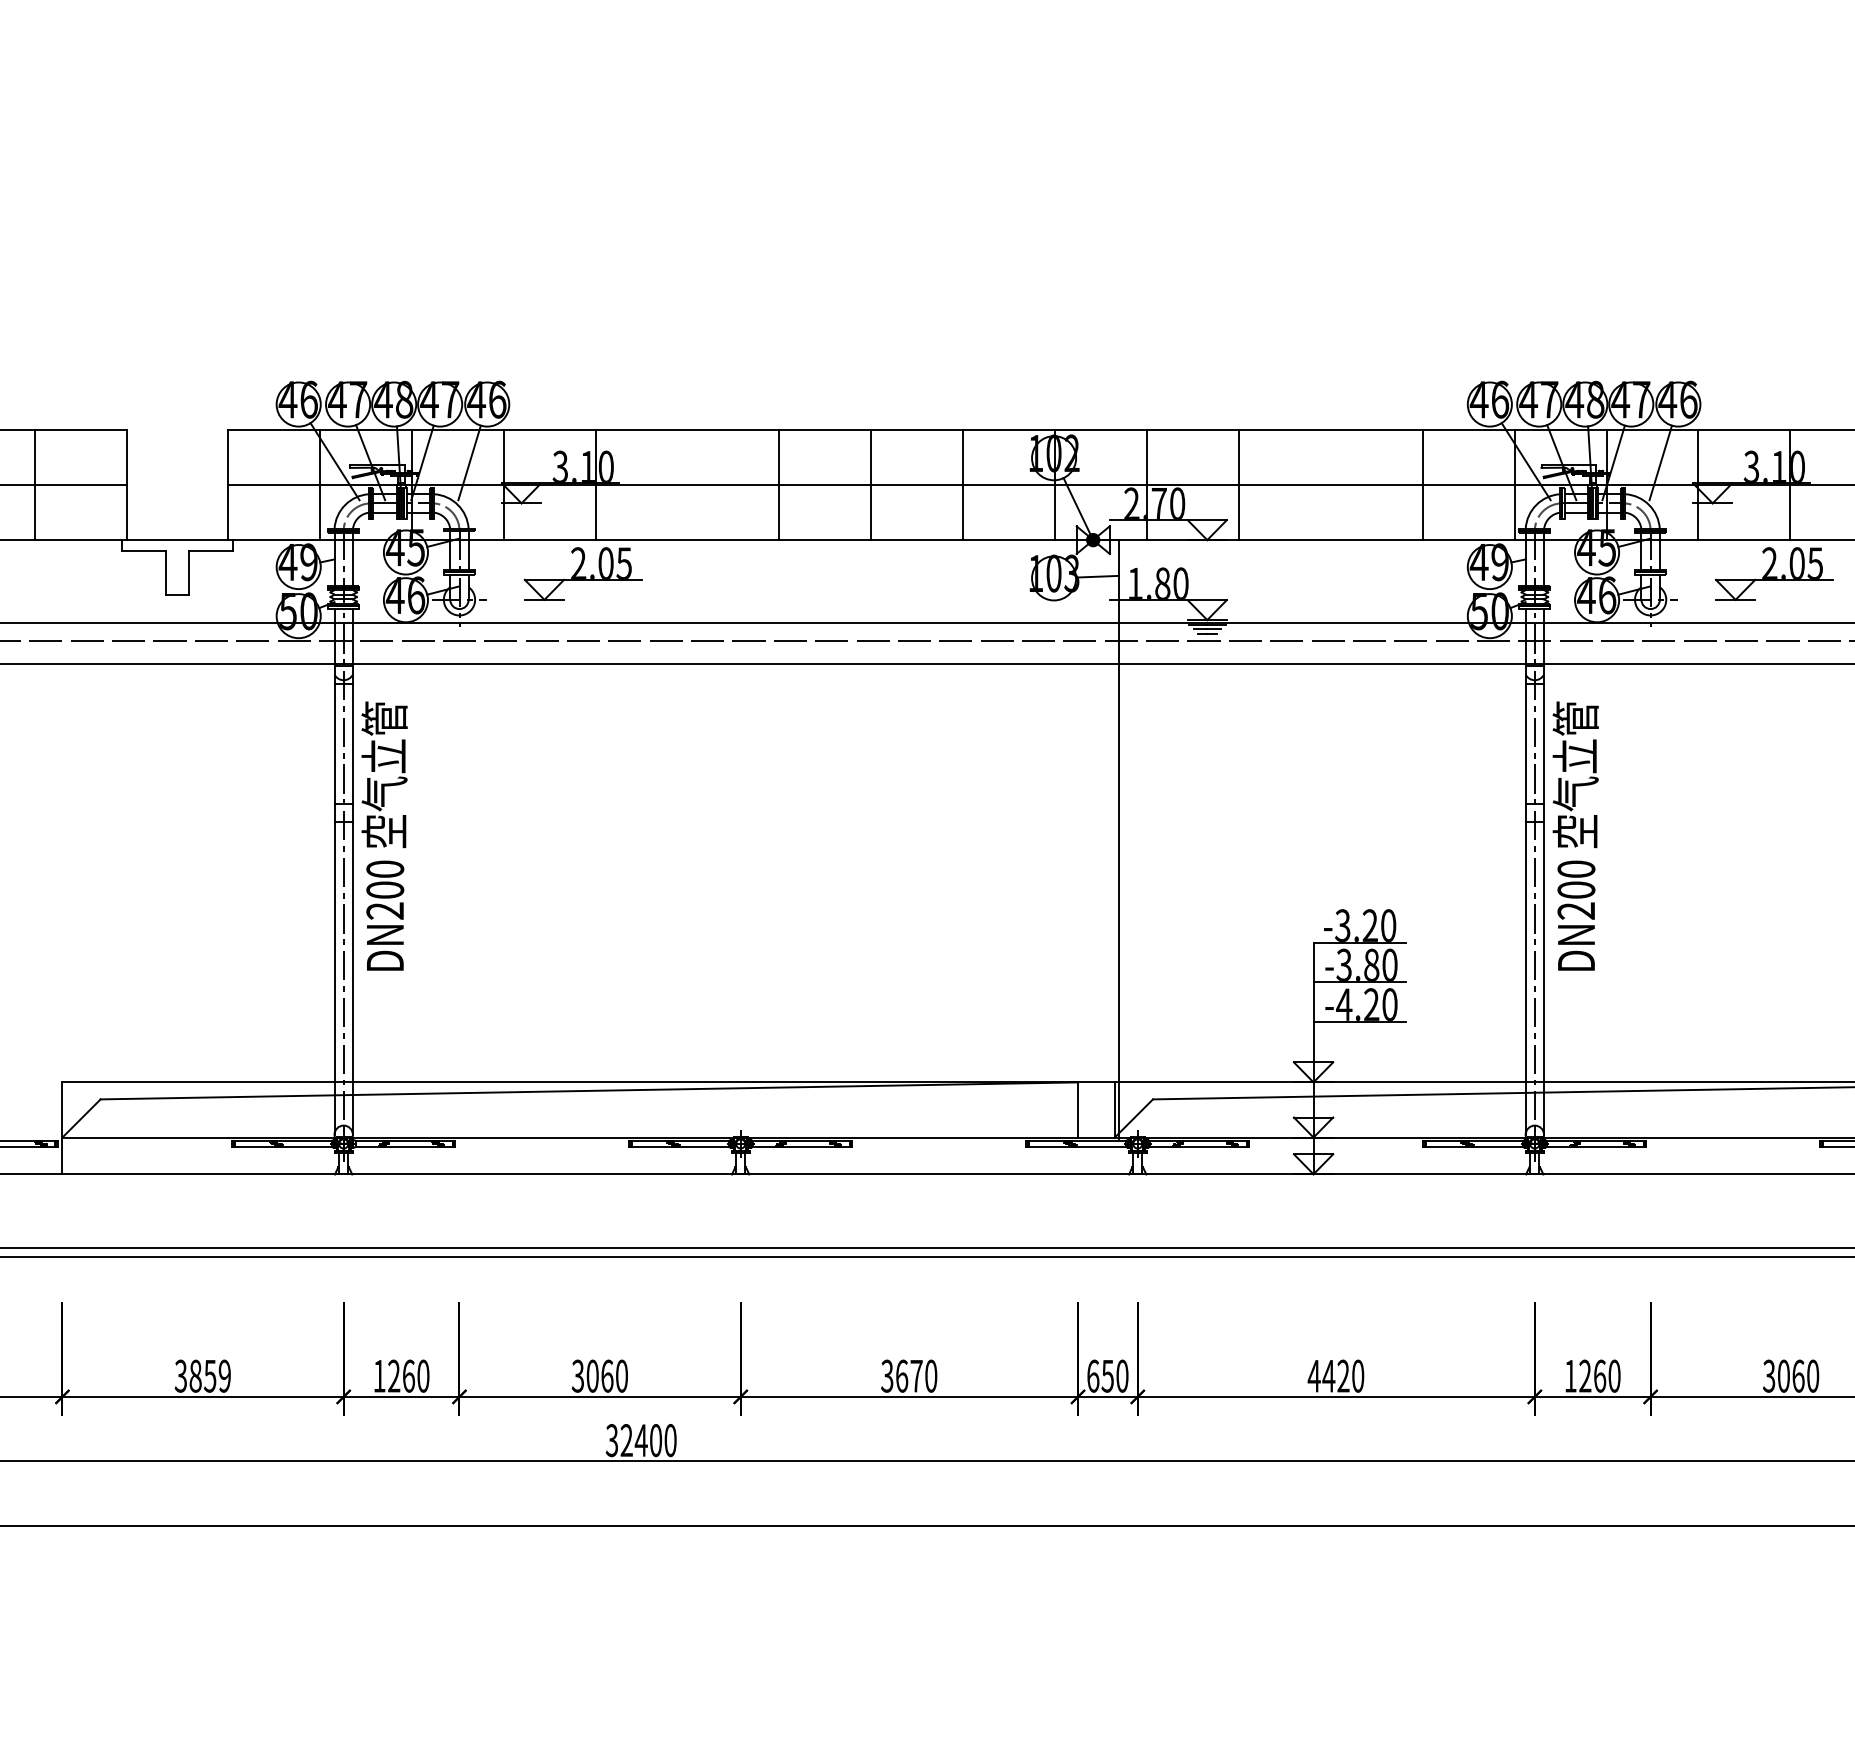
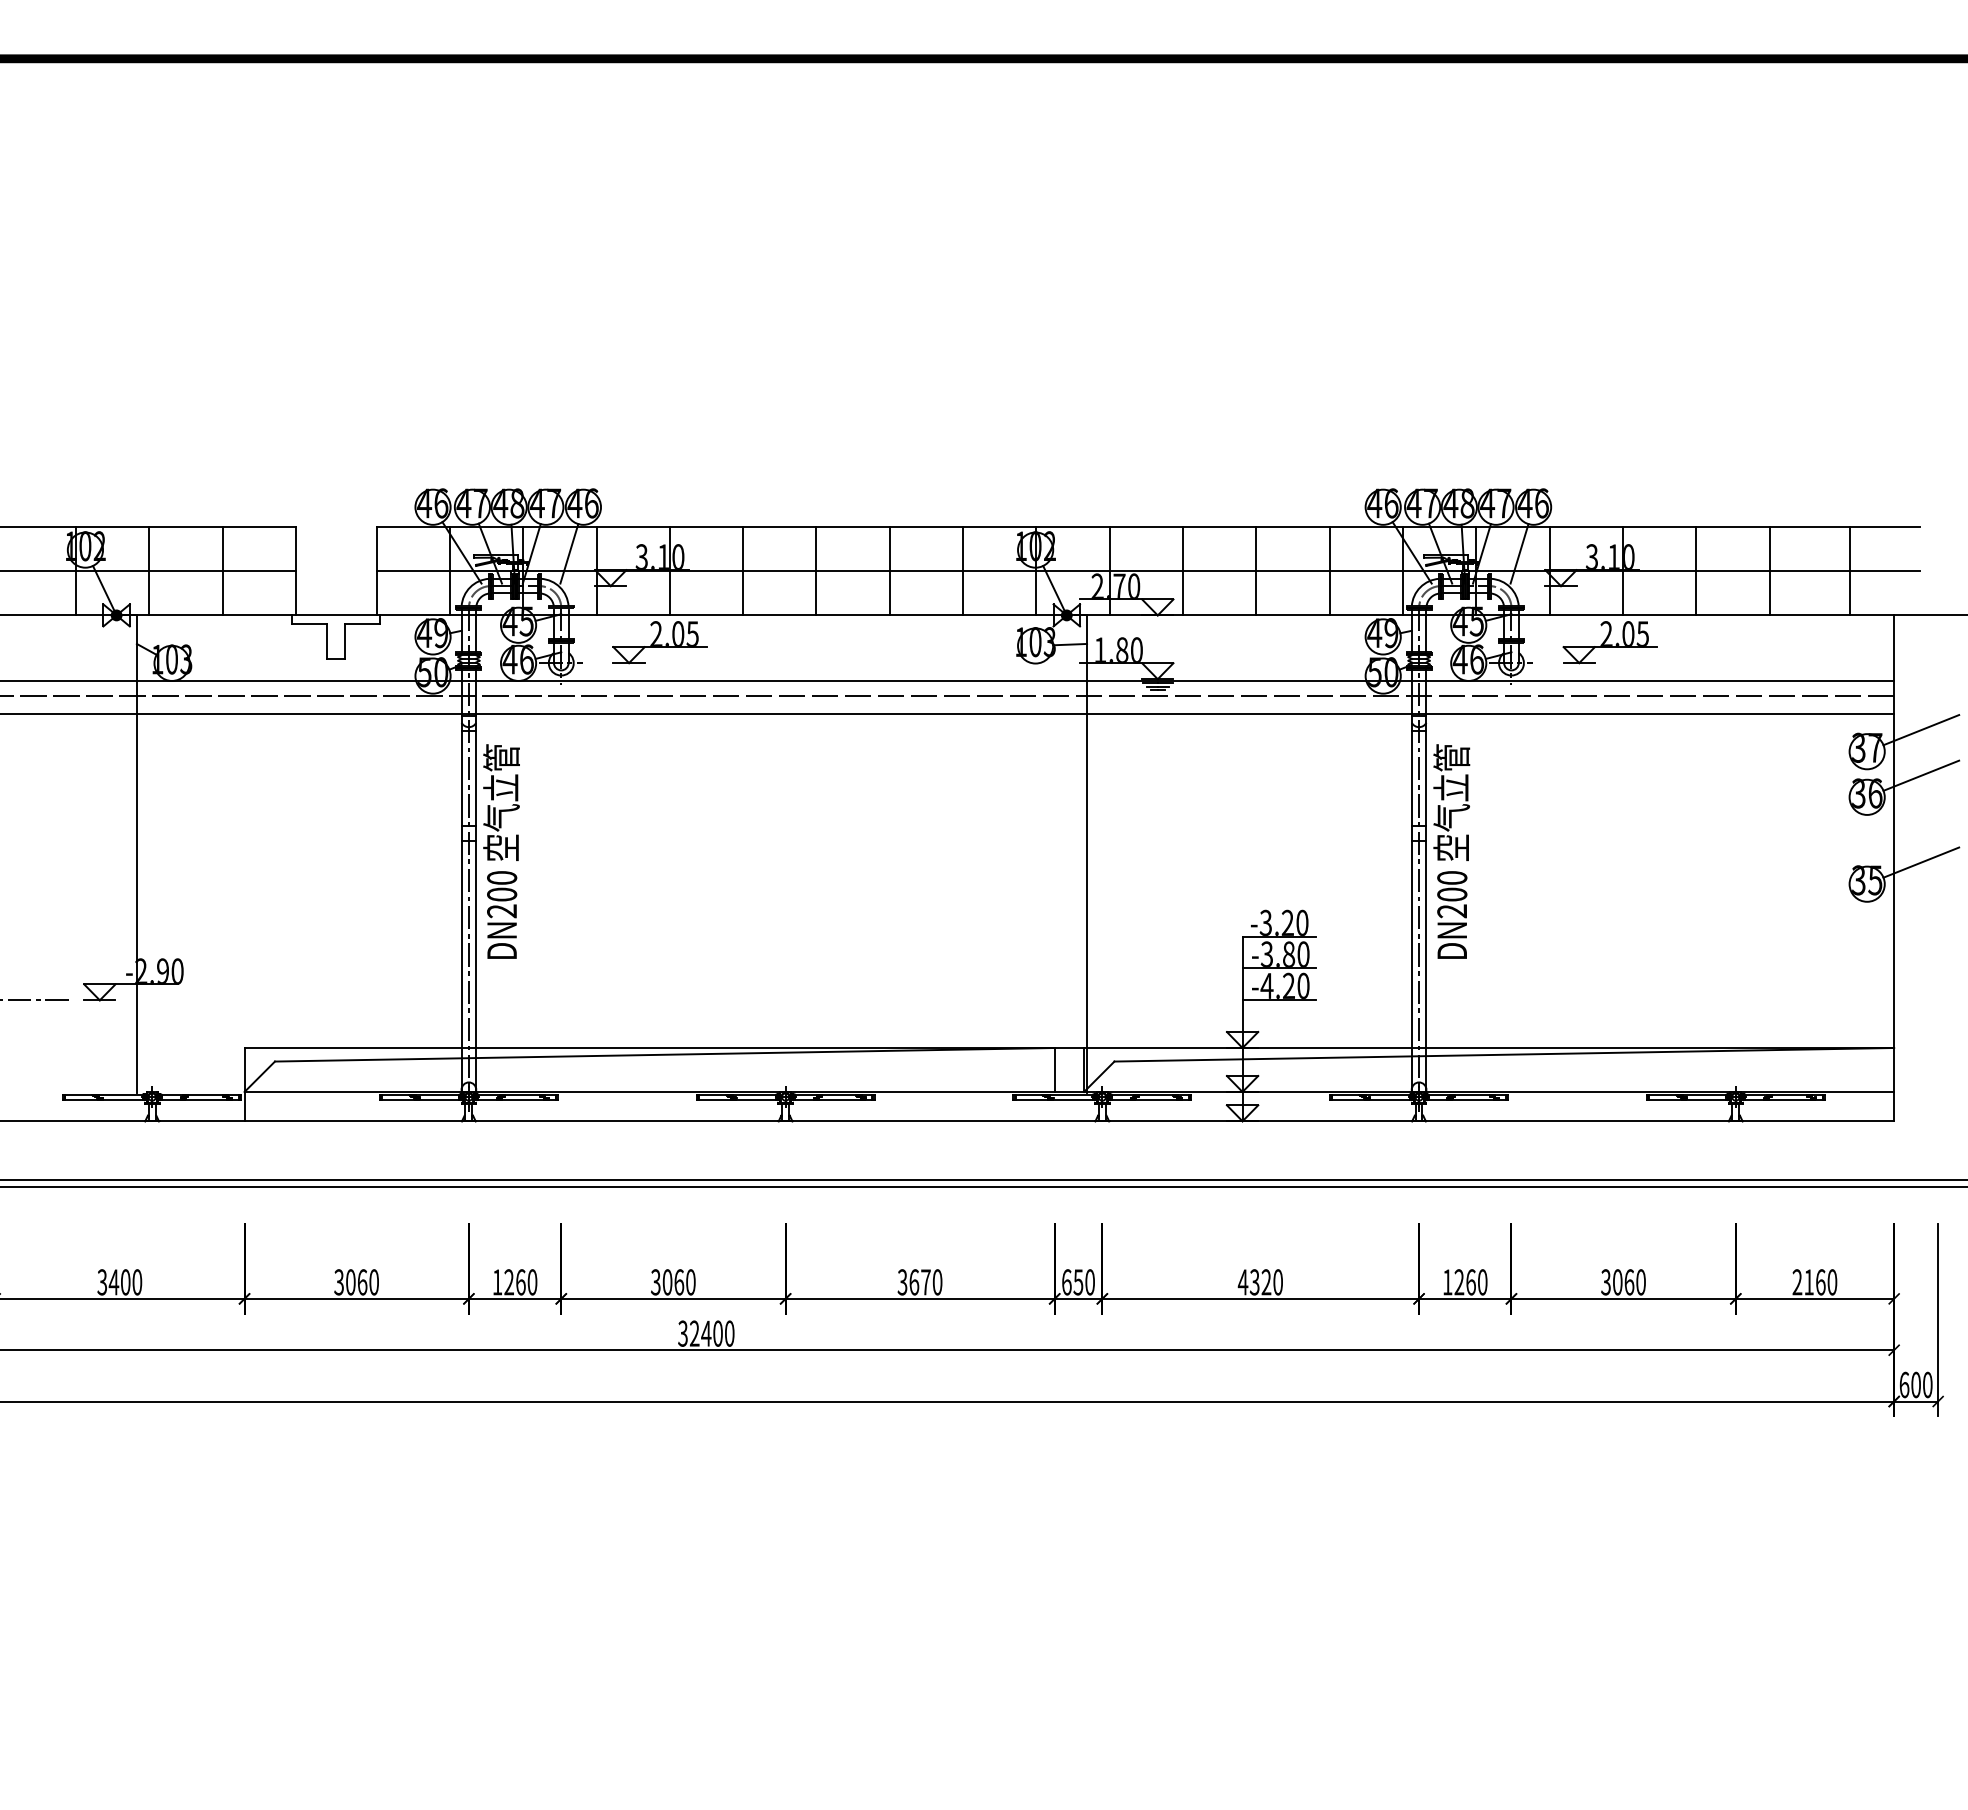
line: (687, 485) -> (743, 571), added
line: (1331, 485) -> (1256, 571), added
text: (210, 1376) -> (362, 1282), 3859 -> 3060
text: (1328, 1376) -> (1254, 1282), 4420 -> 4320

